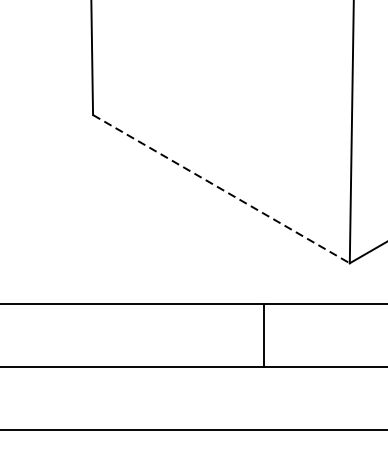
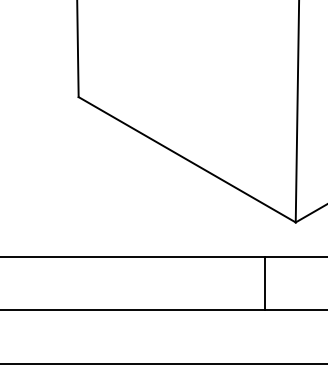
line: (221, 190) -> (187, 160), dashed -> solid
line: (264, 335) -> (264, 283), moved

